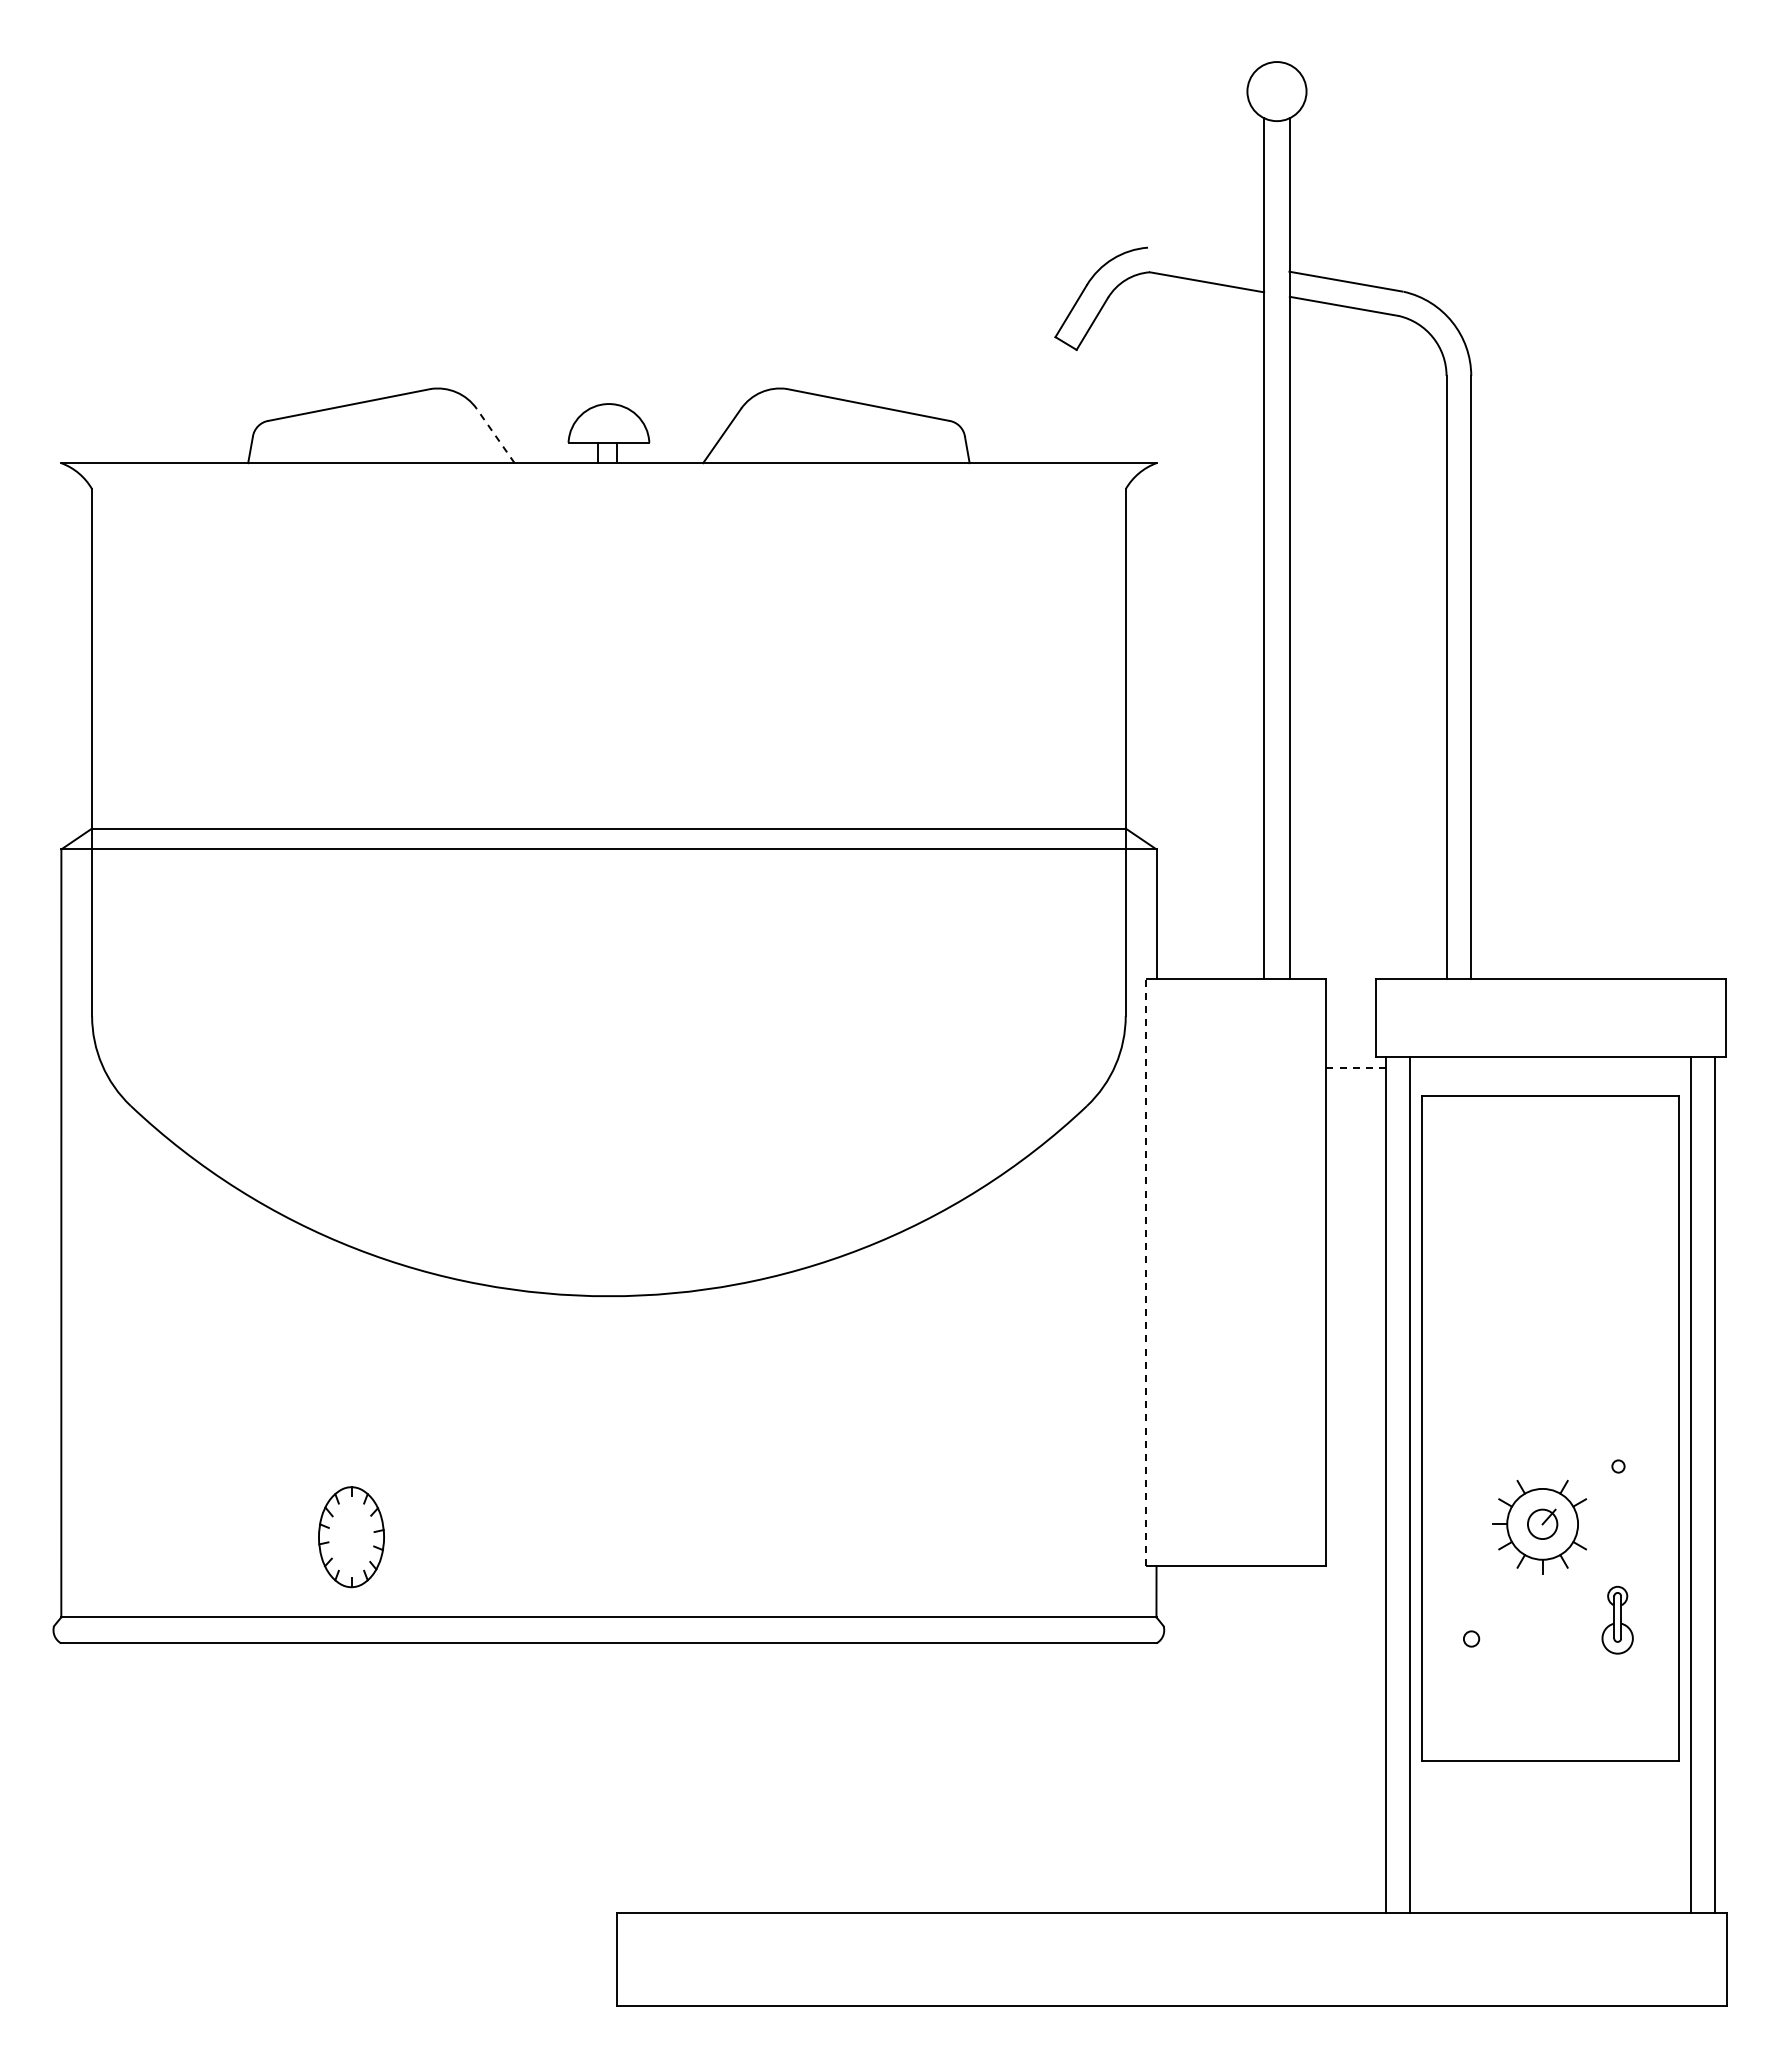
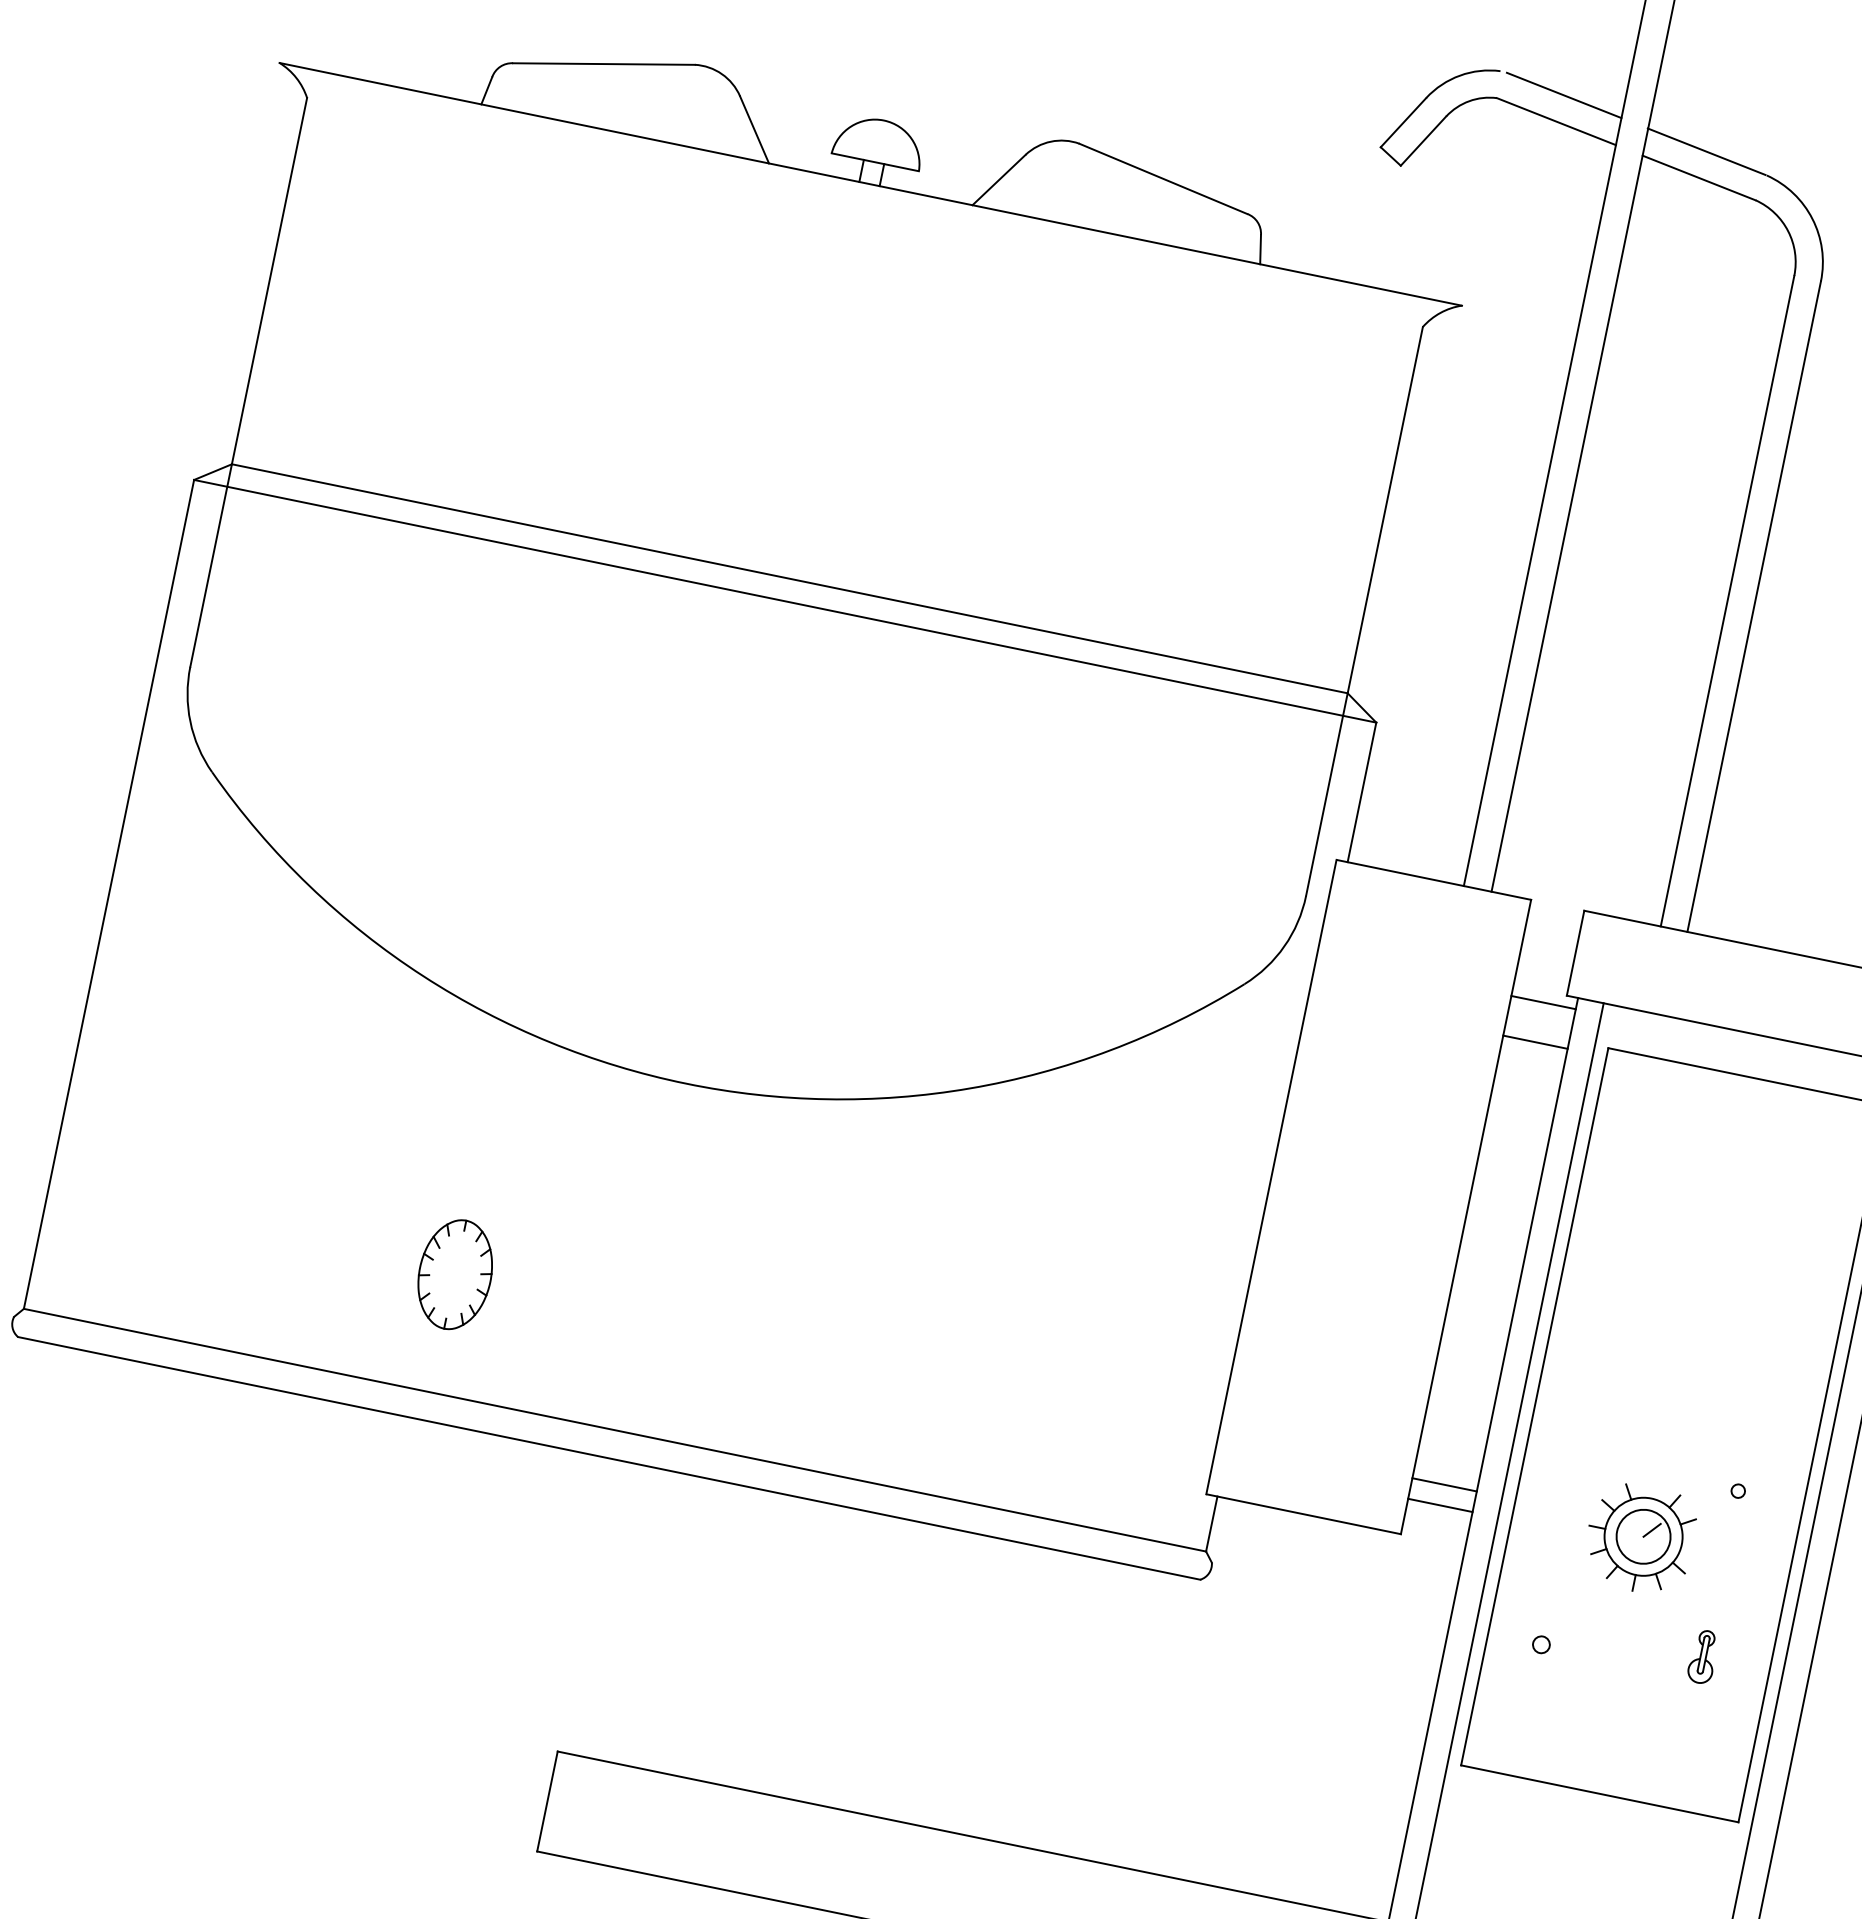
line: (1209, 257) -> (1564, 95), added
line: (495, 435) -> (754, 129), dashed -> solid
line: (1356, 1067) -> (1543, 1002), dashed -> solid
line: (1356, 1104) -> (1535, 1042), added
line: (1146, 1272) -> (1271, 1177), dashed -> solid
line: (1356, 1514) -> (1444, 1484), added
circle: (1542, 1523) -> (1643, 1535), size x1.67
line: (1356, 1533) -> (1440, 1505), added
part: (351, 1537) -> (455, 1275), moved
part: (1617, 1620) -> (1703, 1657), size x0.71

